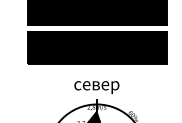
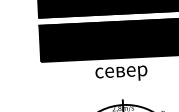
text: (96, 87) -> (121, 74), moved

